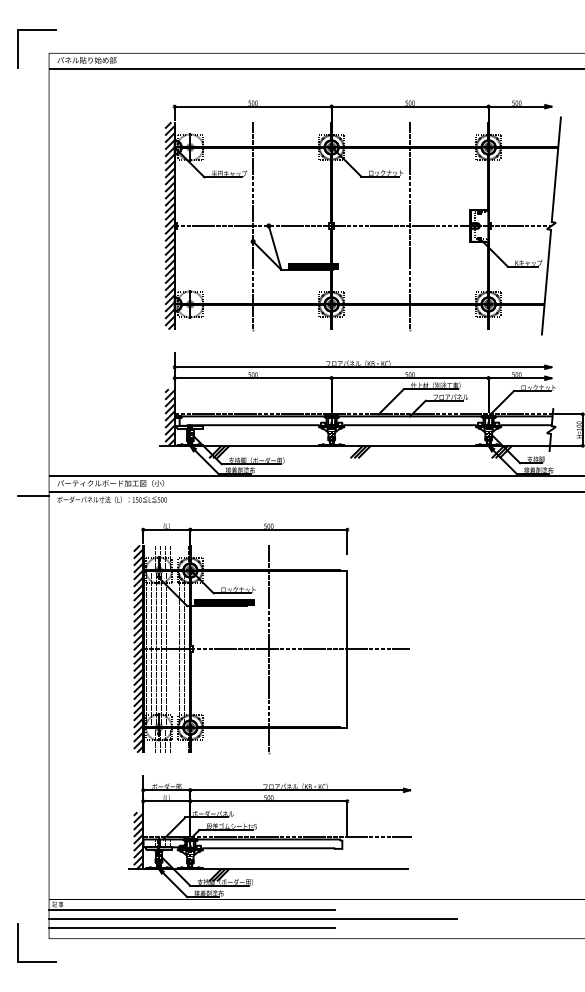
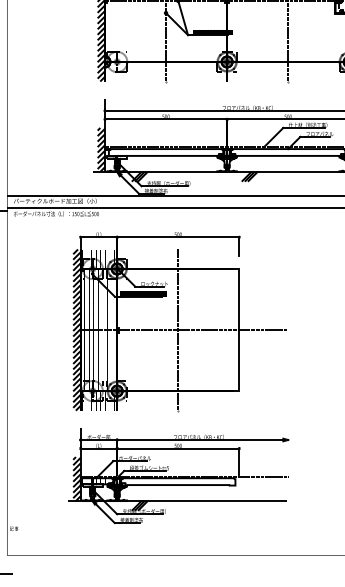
line: (191, 909) -> (118, 532), removed
line: (253, 919) -> (166, 540), removed
line: (191, 928) -> (118, 547), removed

